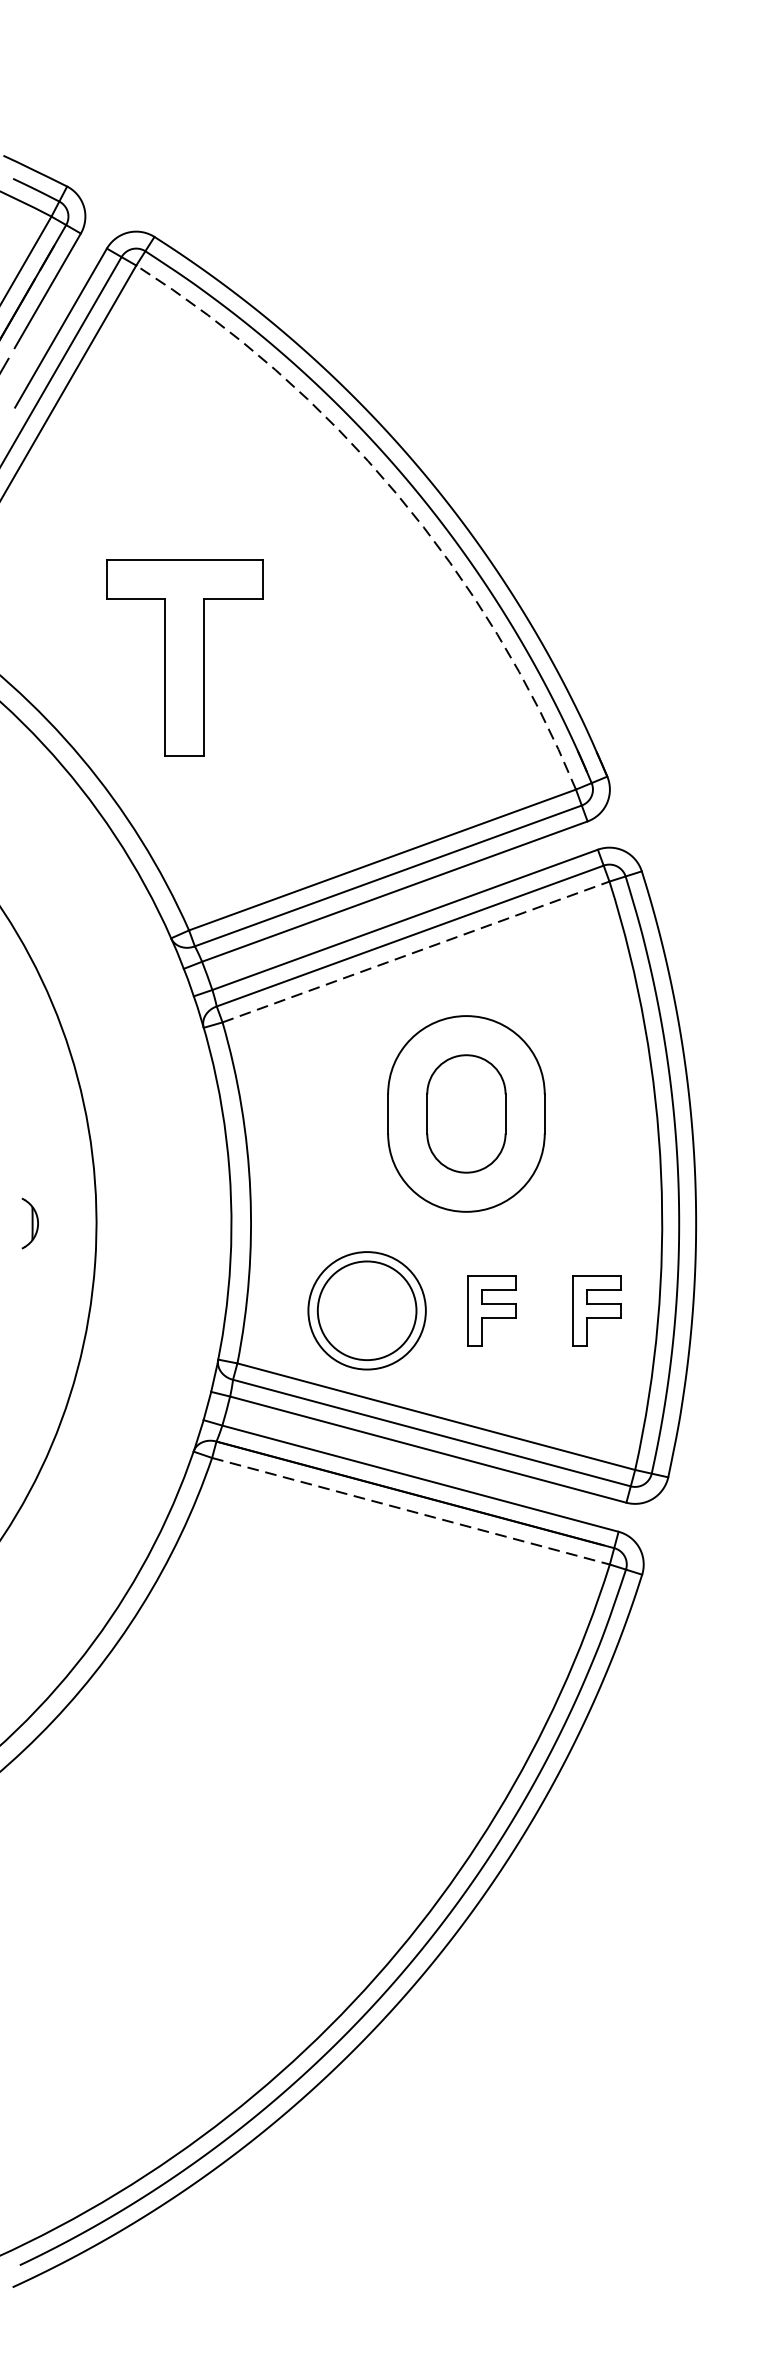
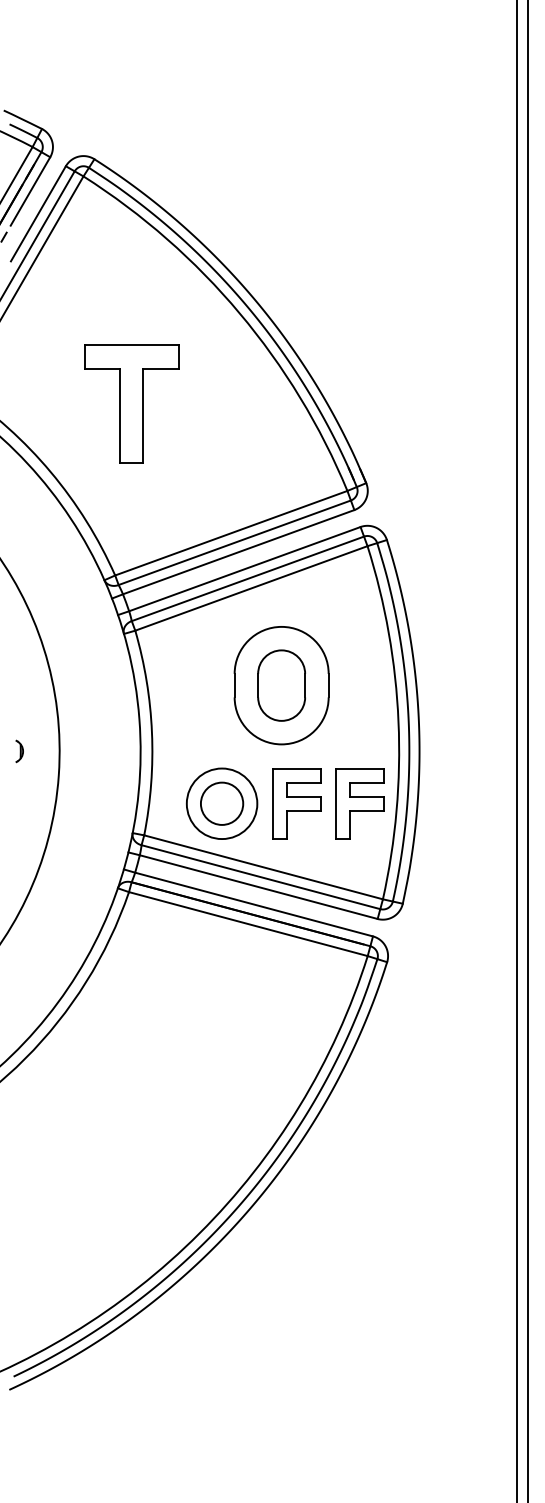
arc: (396, 493) -> (239, 313), dashed -> solid
part: (184, 657) -> (131, 403), moved
line: (416, 952) -> (251, 588), dashed -> solid
part: (29, 1223) -> (19, 751), size x0.71
circle: (366, 1310) -> (221, 803), size x0.71
part: (491, 1310) -> (296, 803), size x1.67
part: (596, 1310) -> (359, 803), size x1.67
line: (411, 1511) -> (248, 924), dashed -> solid

